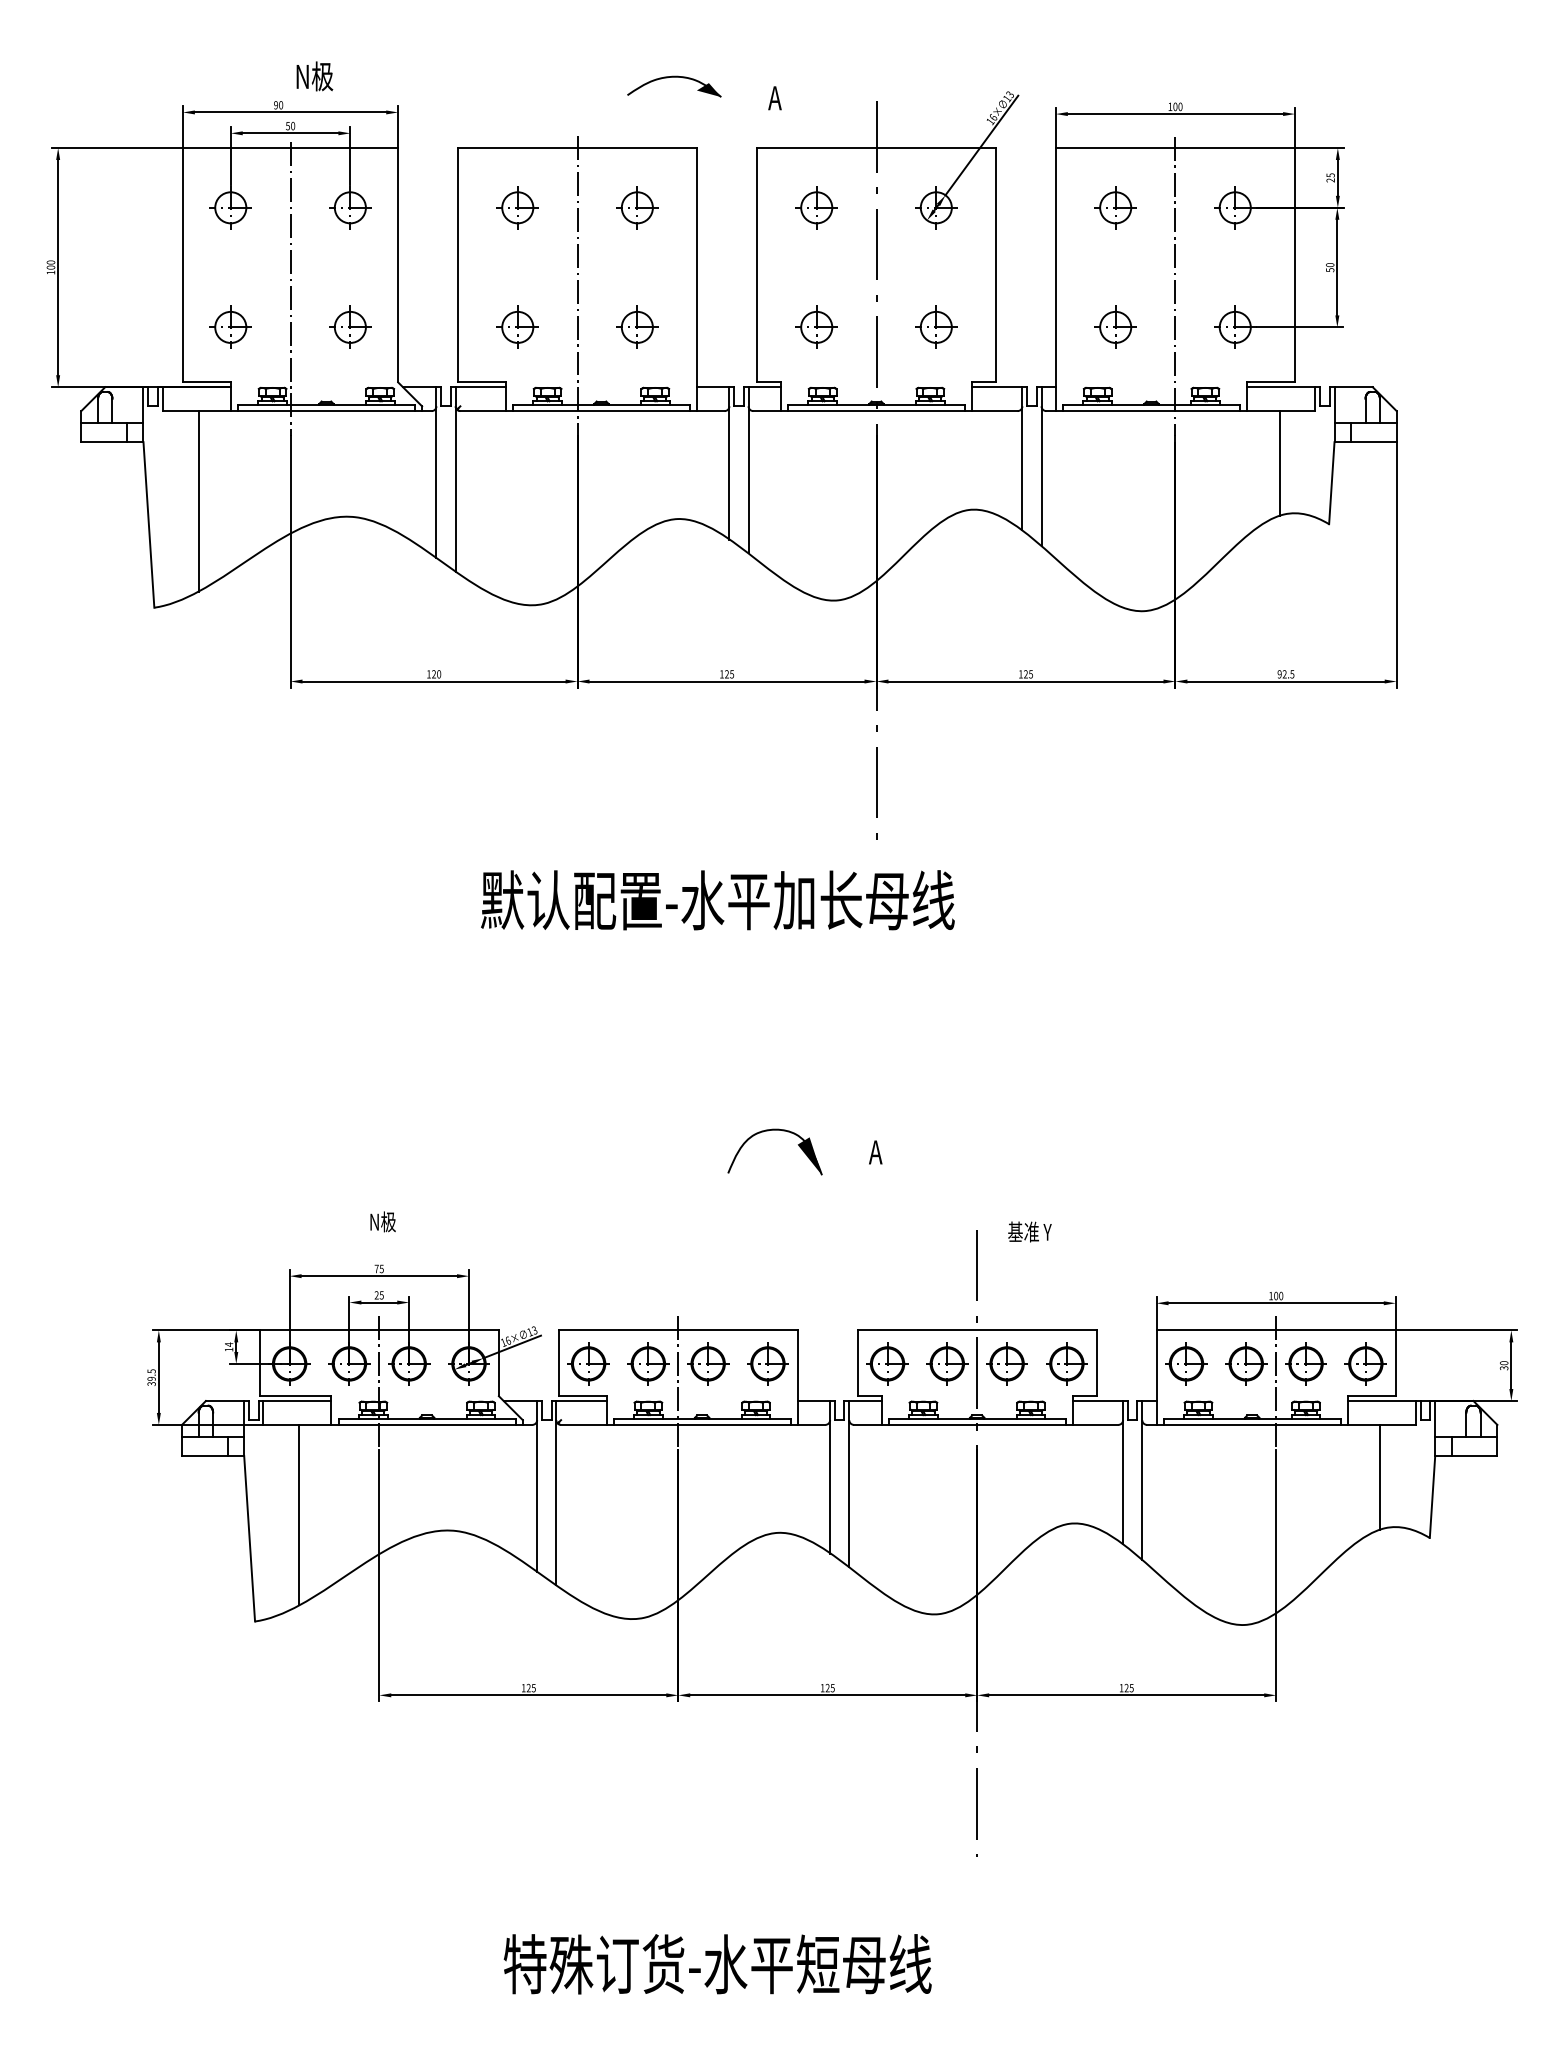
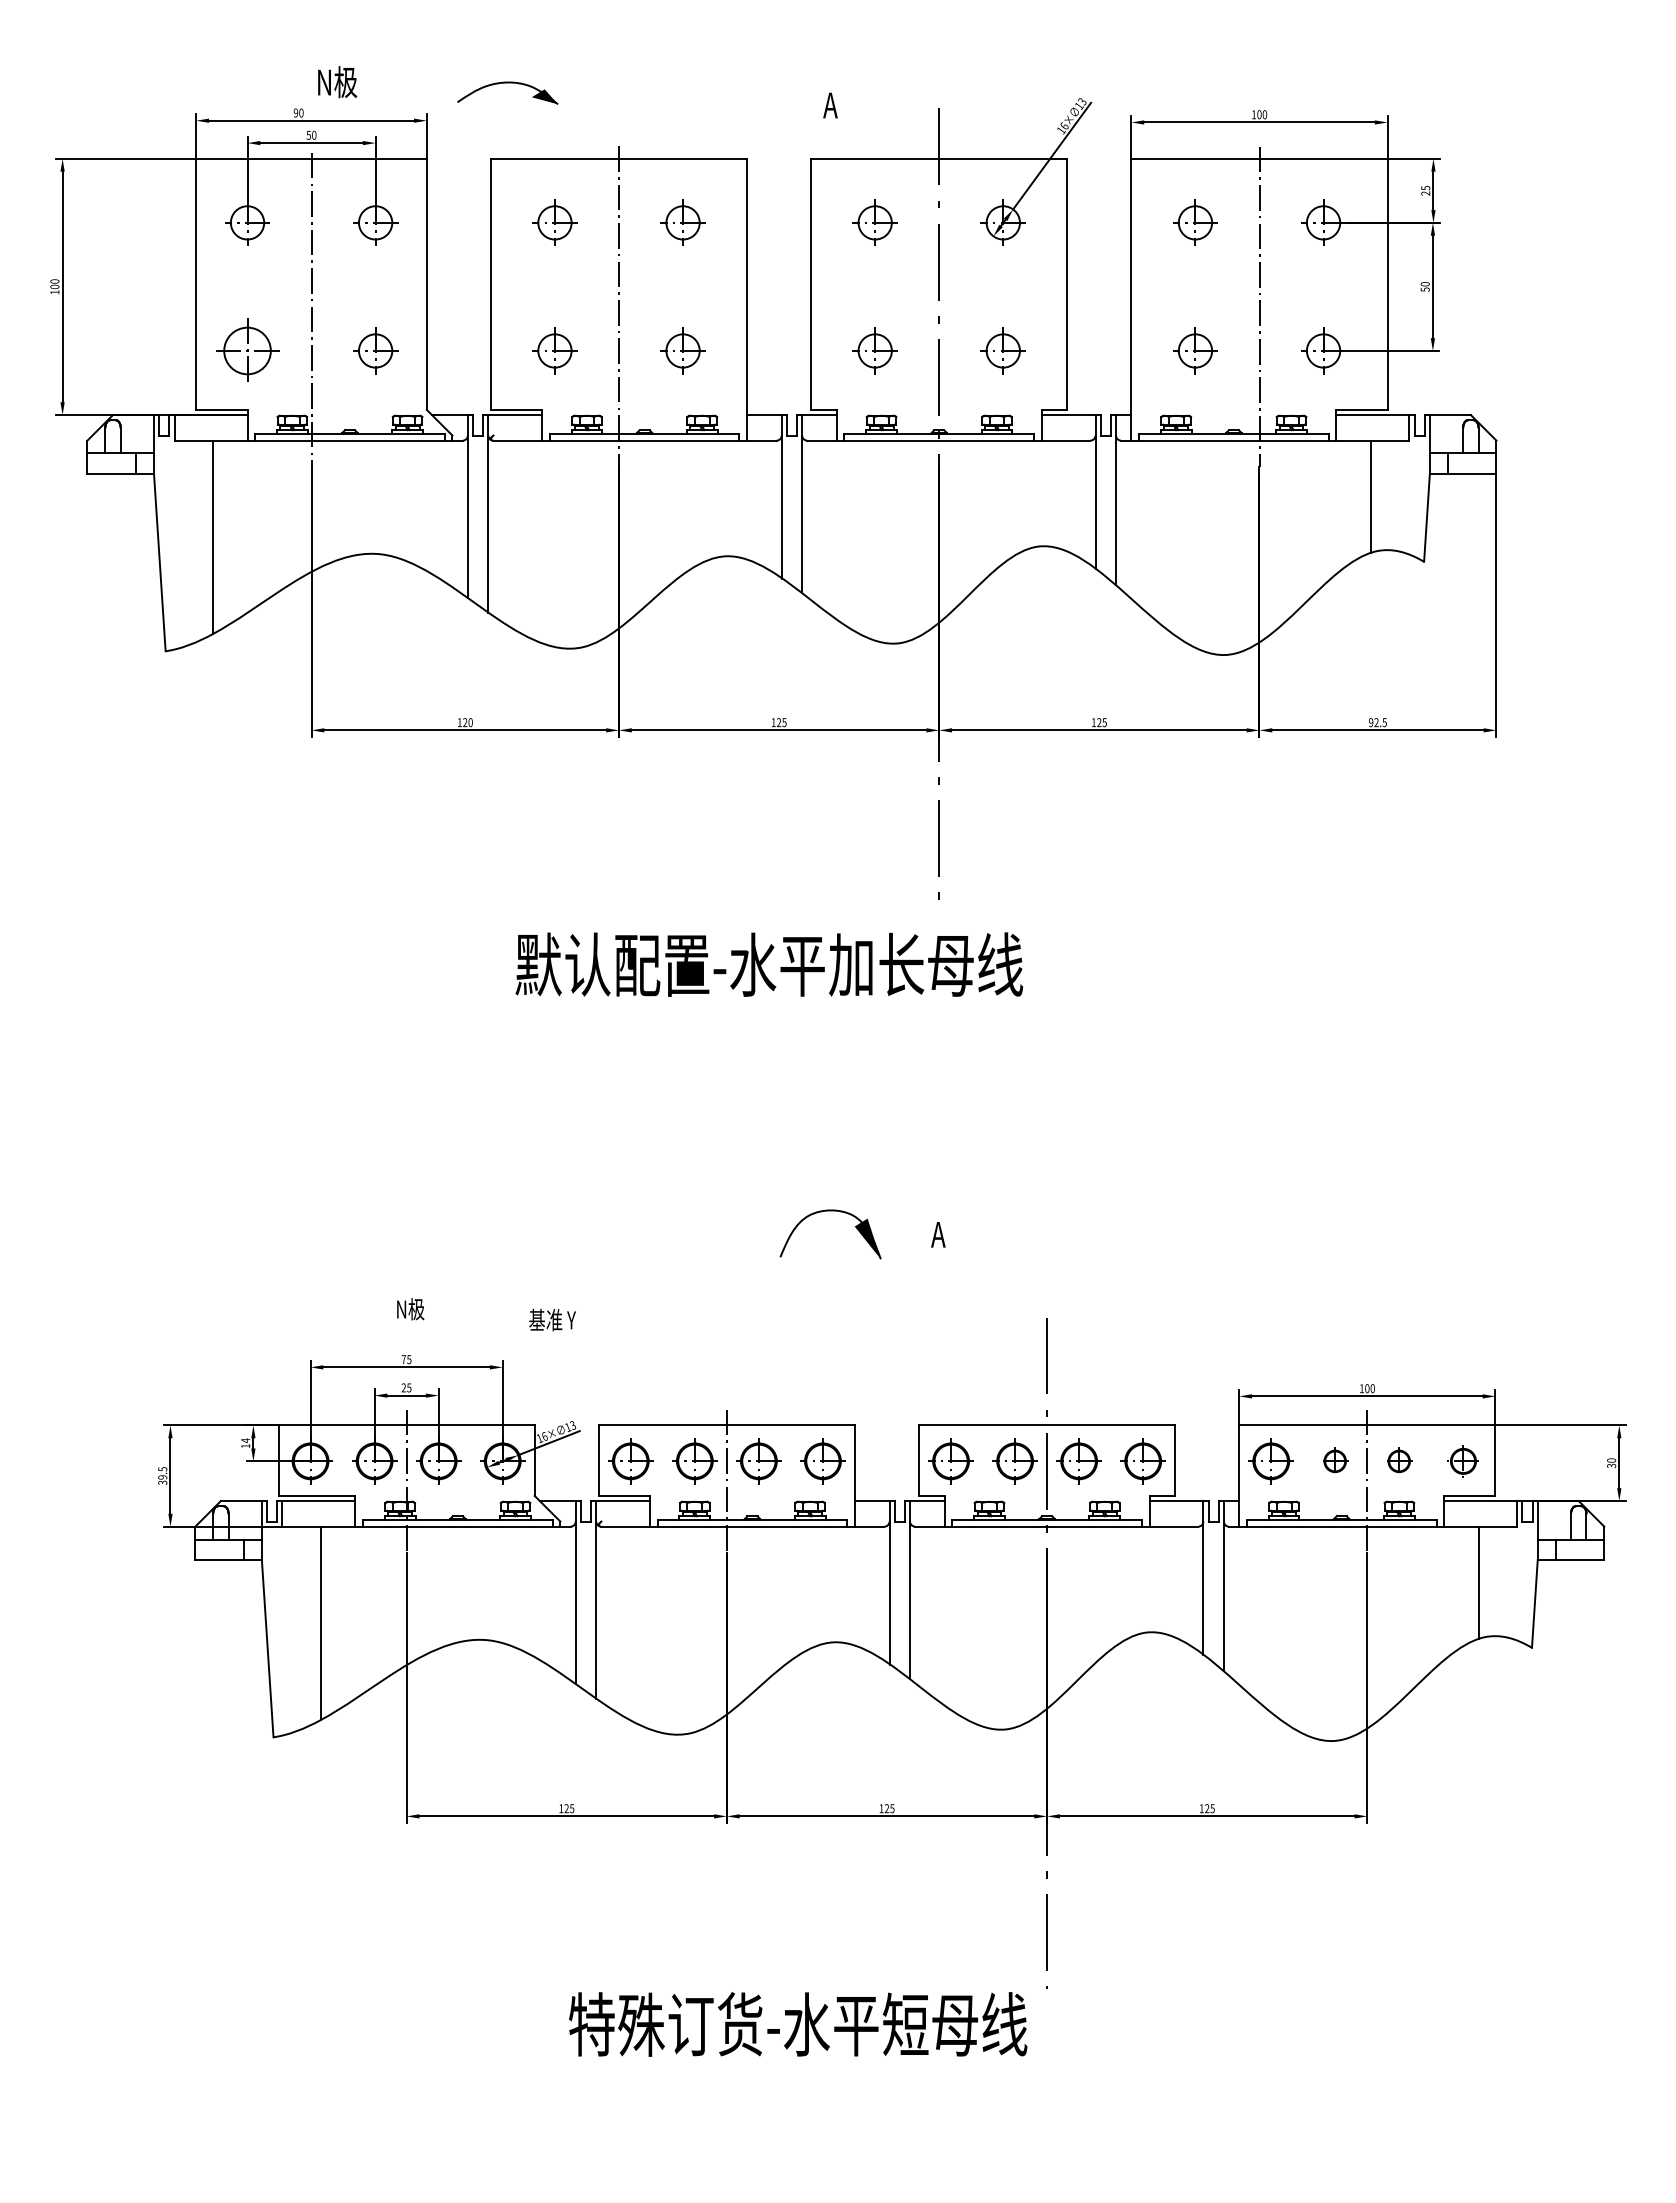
part: (674, 77) -> (507, 83), moved
part: (230, 326) -> (247, 350), size x1.4
text: (1029, 1231) -> (552, 1319), moved
part: (1245, 1364) -> (1334, 1461), size x0.6
part: (1305, 1364) -> (1398, 1461), size x0.6
part: (1365, 1364) -> (1463, 1461), size x0.7
text: (718, 1964) -> (798, 2024), moved

